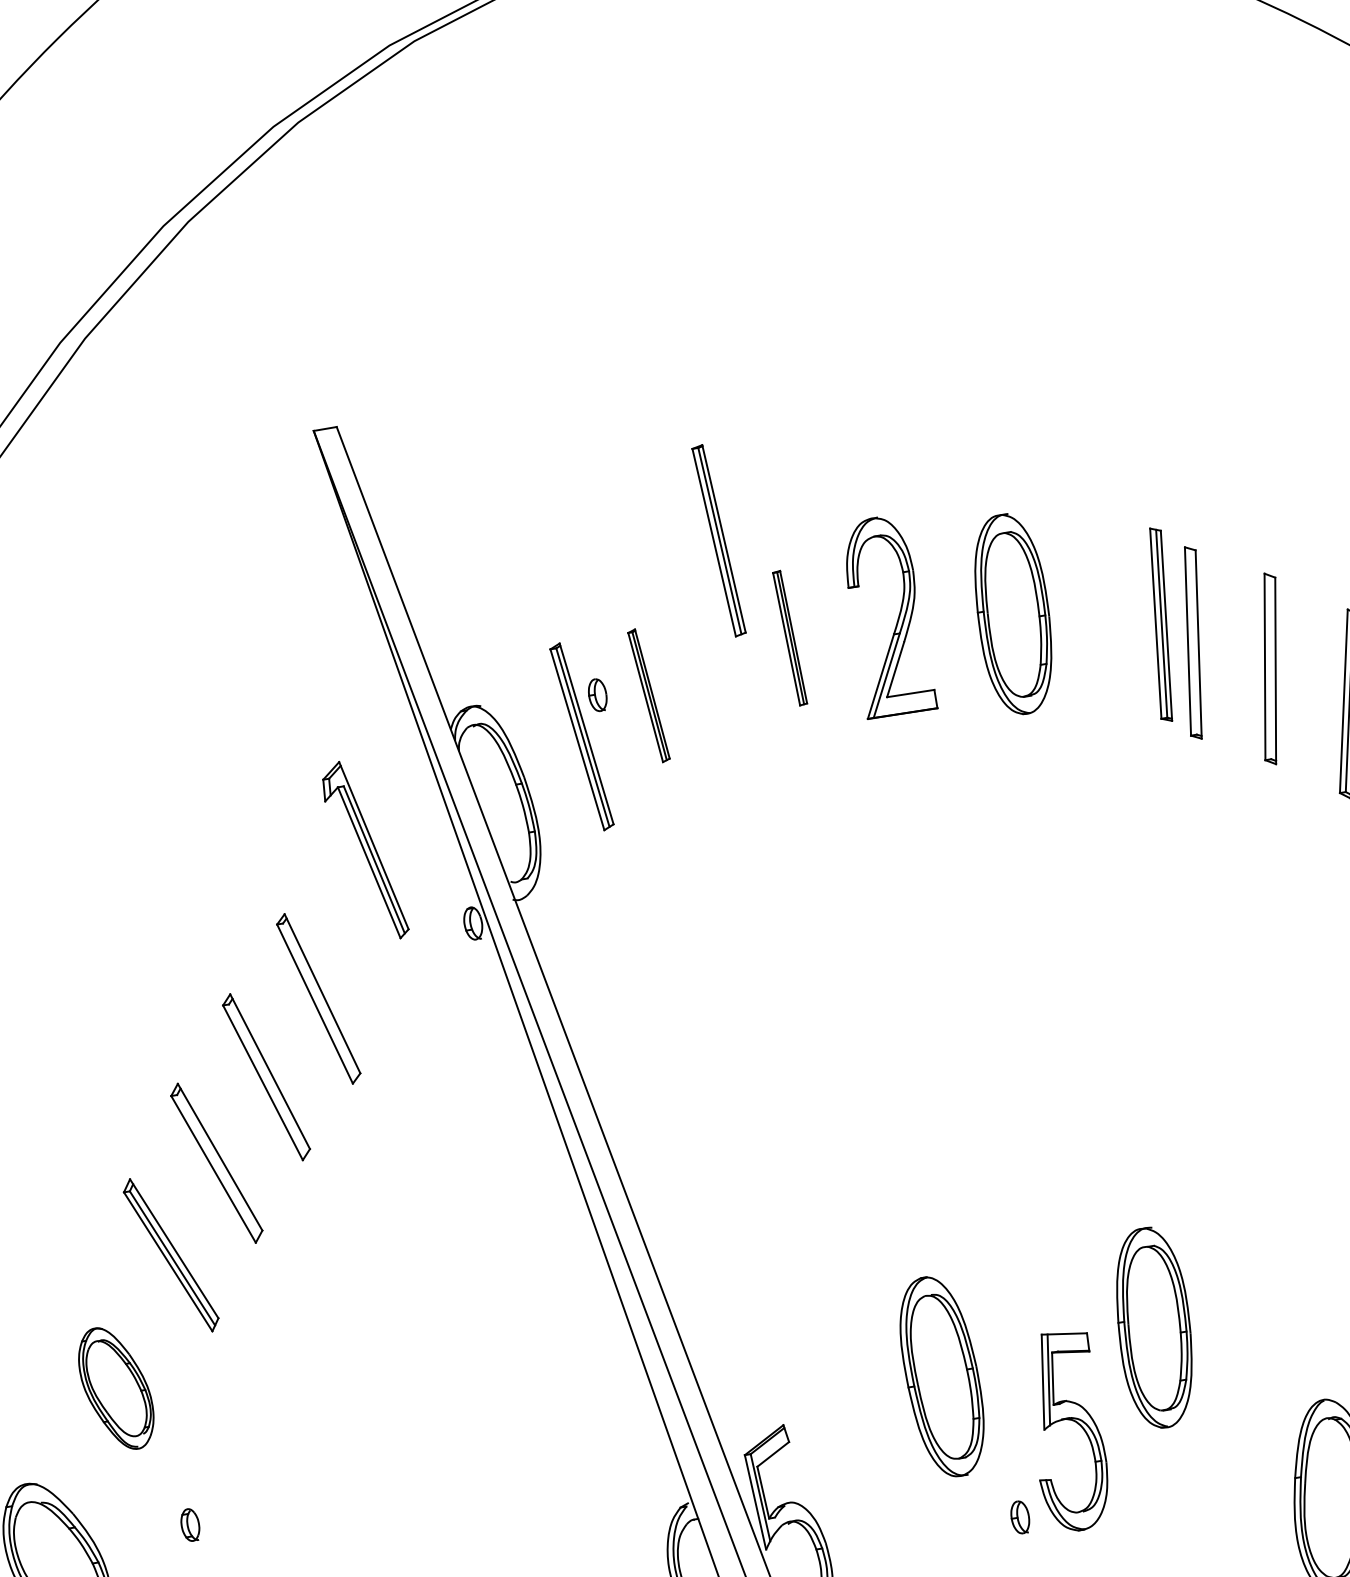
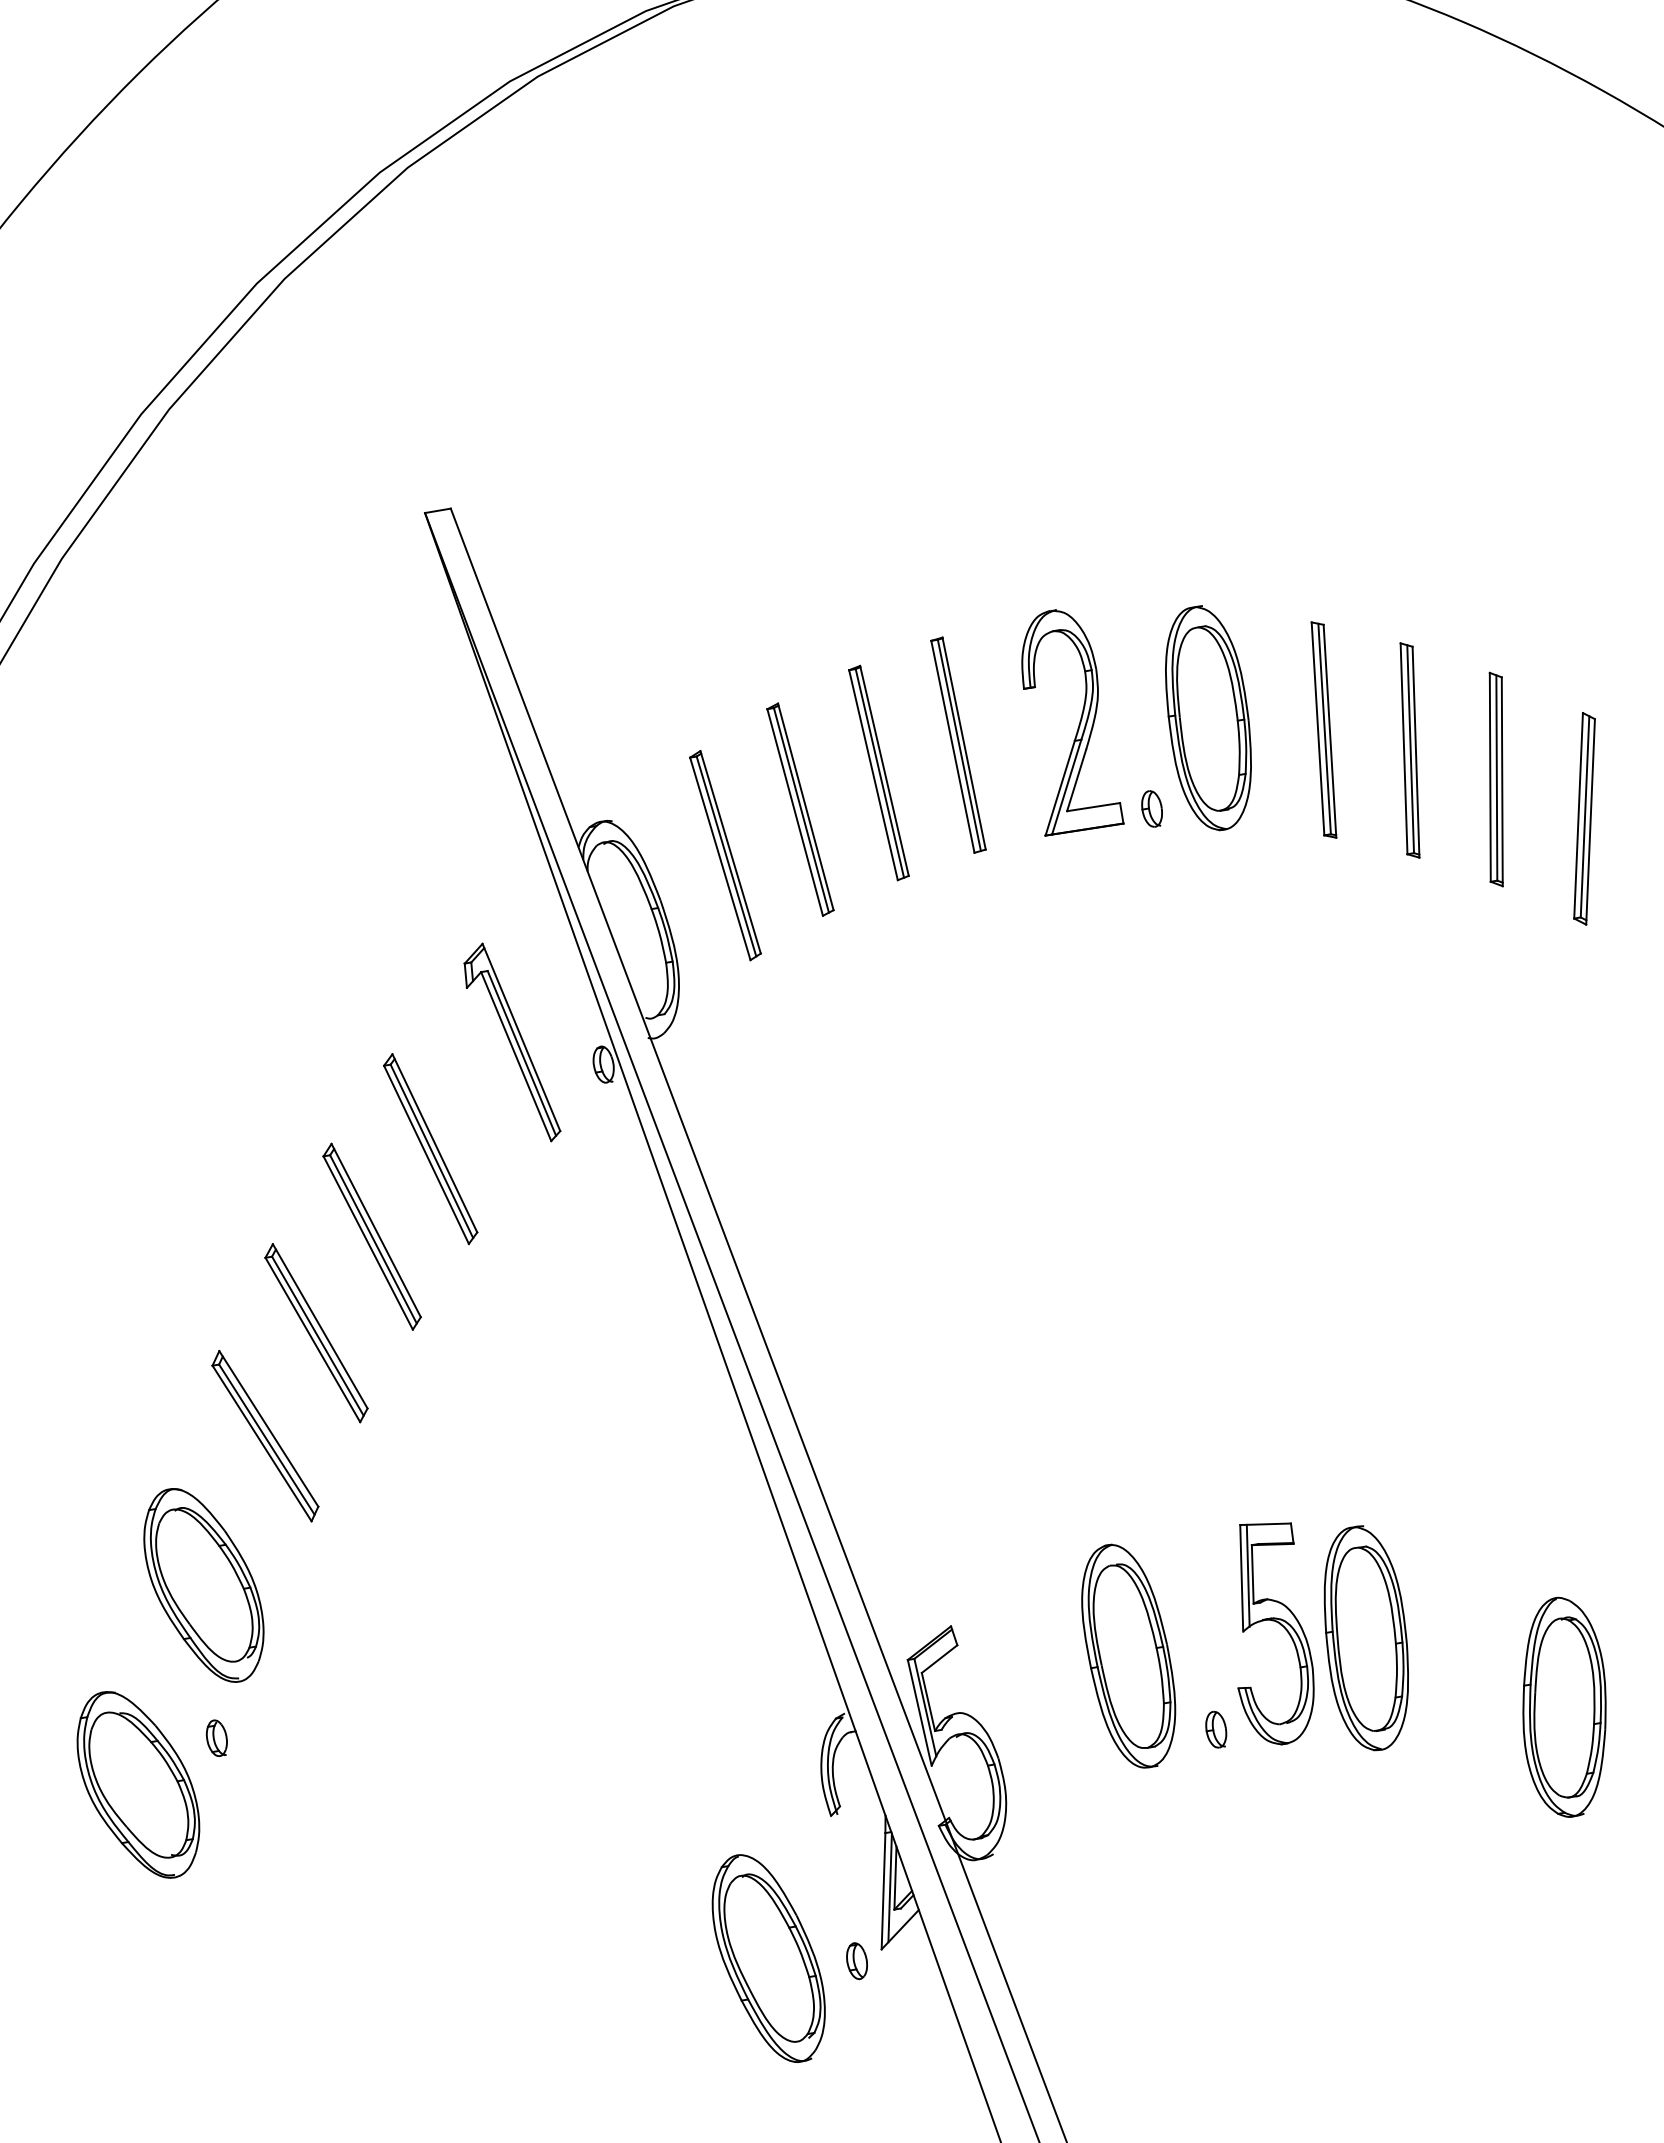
part: (718, 540) -> (878, 772), moved
part: (1160, 624) -> (1323, 729), moved
part: (790, 637) -> (958, 744), size x1.43
line: (1193, 642) -> (1410, 749), added
line: (1270, 667) -> (1496, 777), added
part: (597, 694) -> (1151, 808), moved
part: (649, 695) -> (800, 809), size x1.43
part: (365, 850) -> (512, 1042), moved
line: (319, 1001) -> (431, 1151), added
line: (267, 1079) -> (373, 1239), added
line: (217, 1165) -> (317, 1335), added
part: (1153, 1327) -> (1365, 1638), moved
part: (941, 1376) -> (1128, 1655), moved
part: (115, 1388) -> (203, 1585), size x1.43
part: (190, 1524) -> (216, 1737), moved

